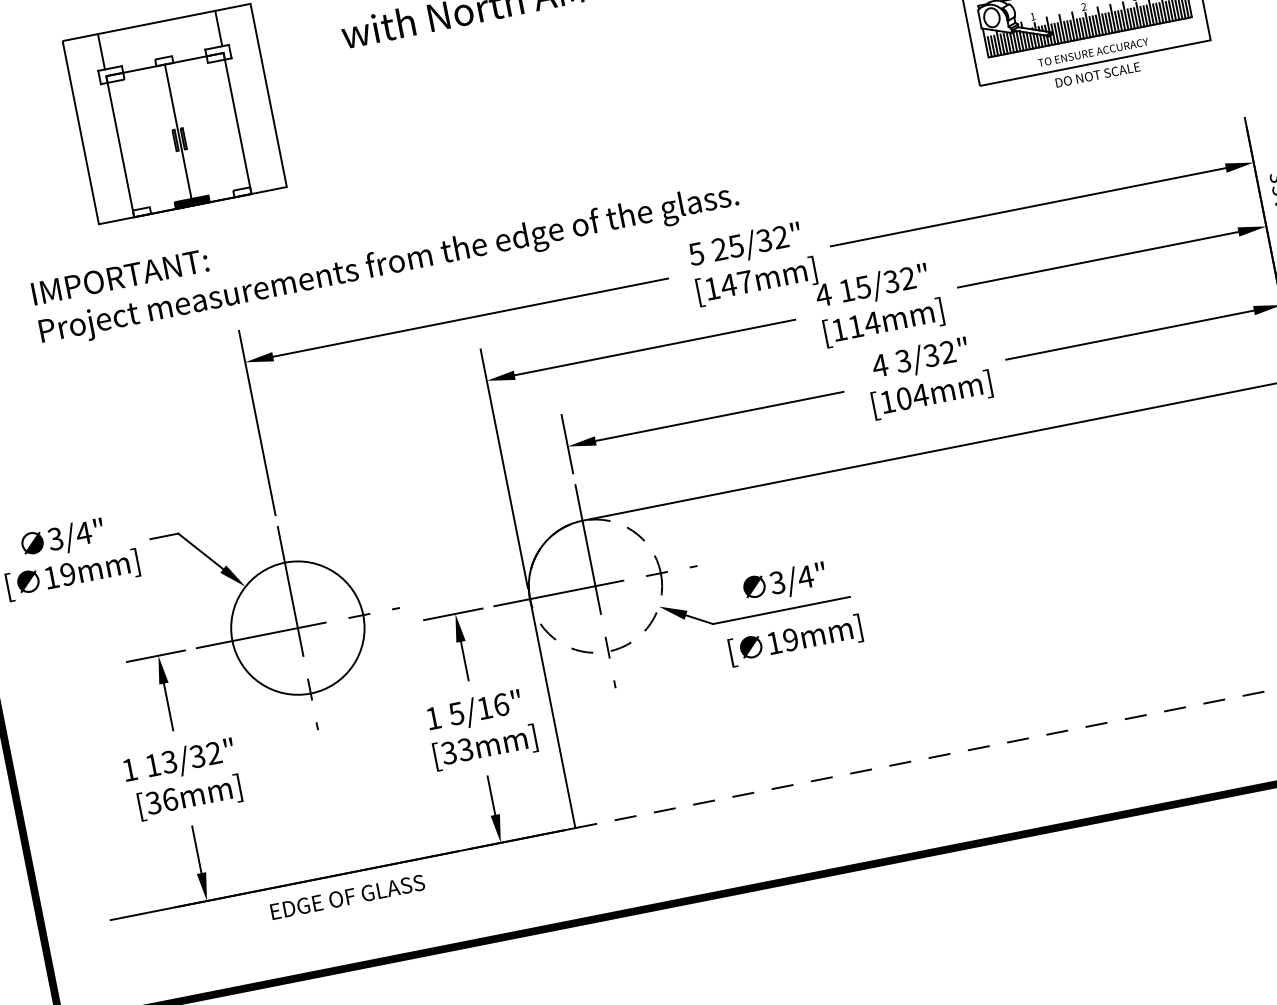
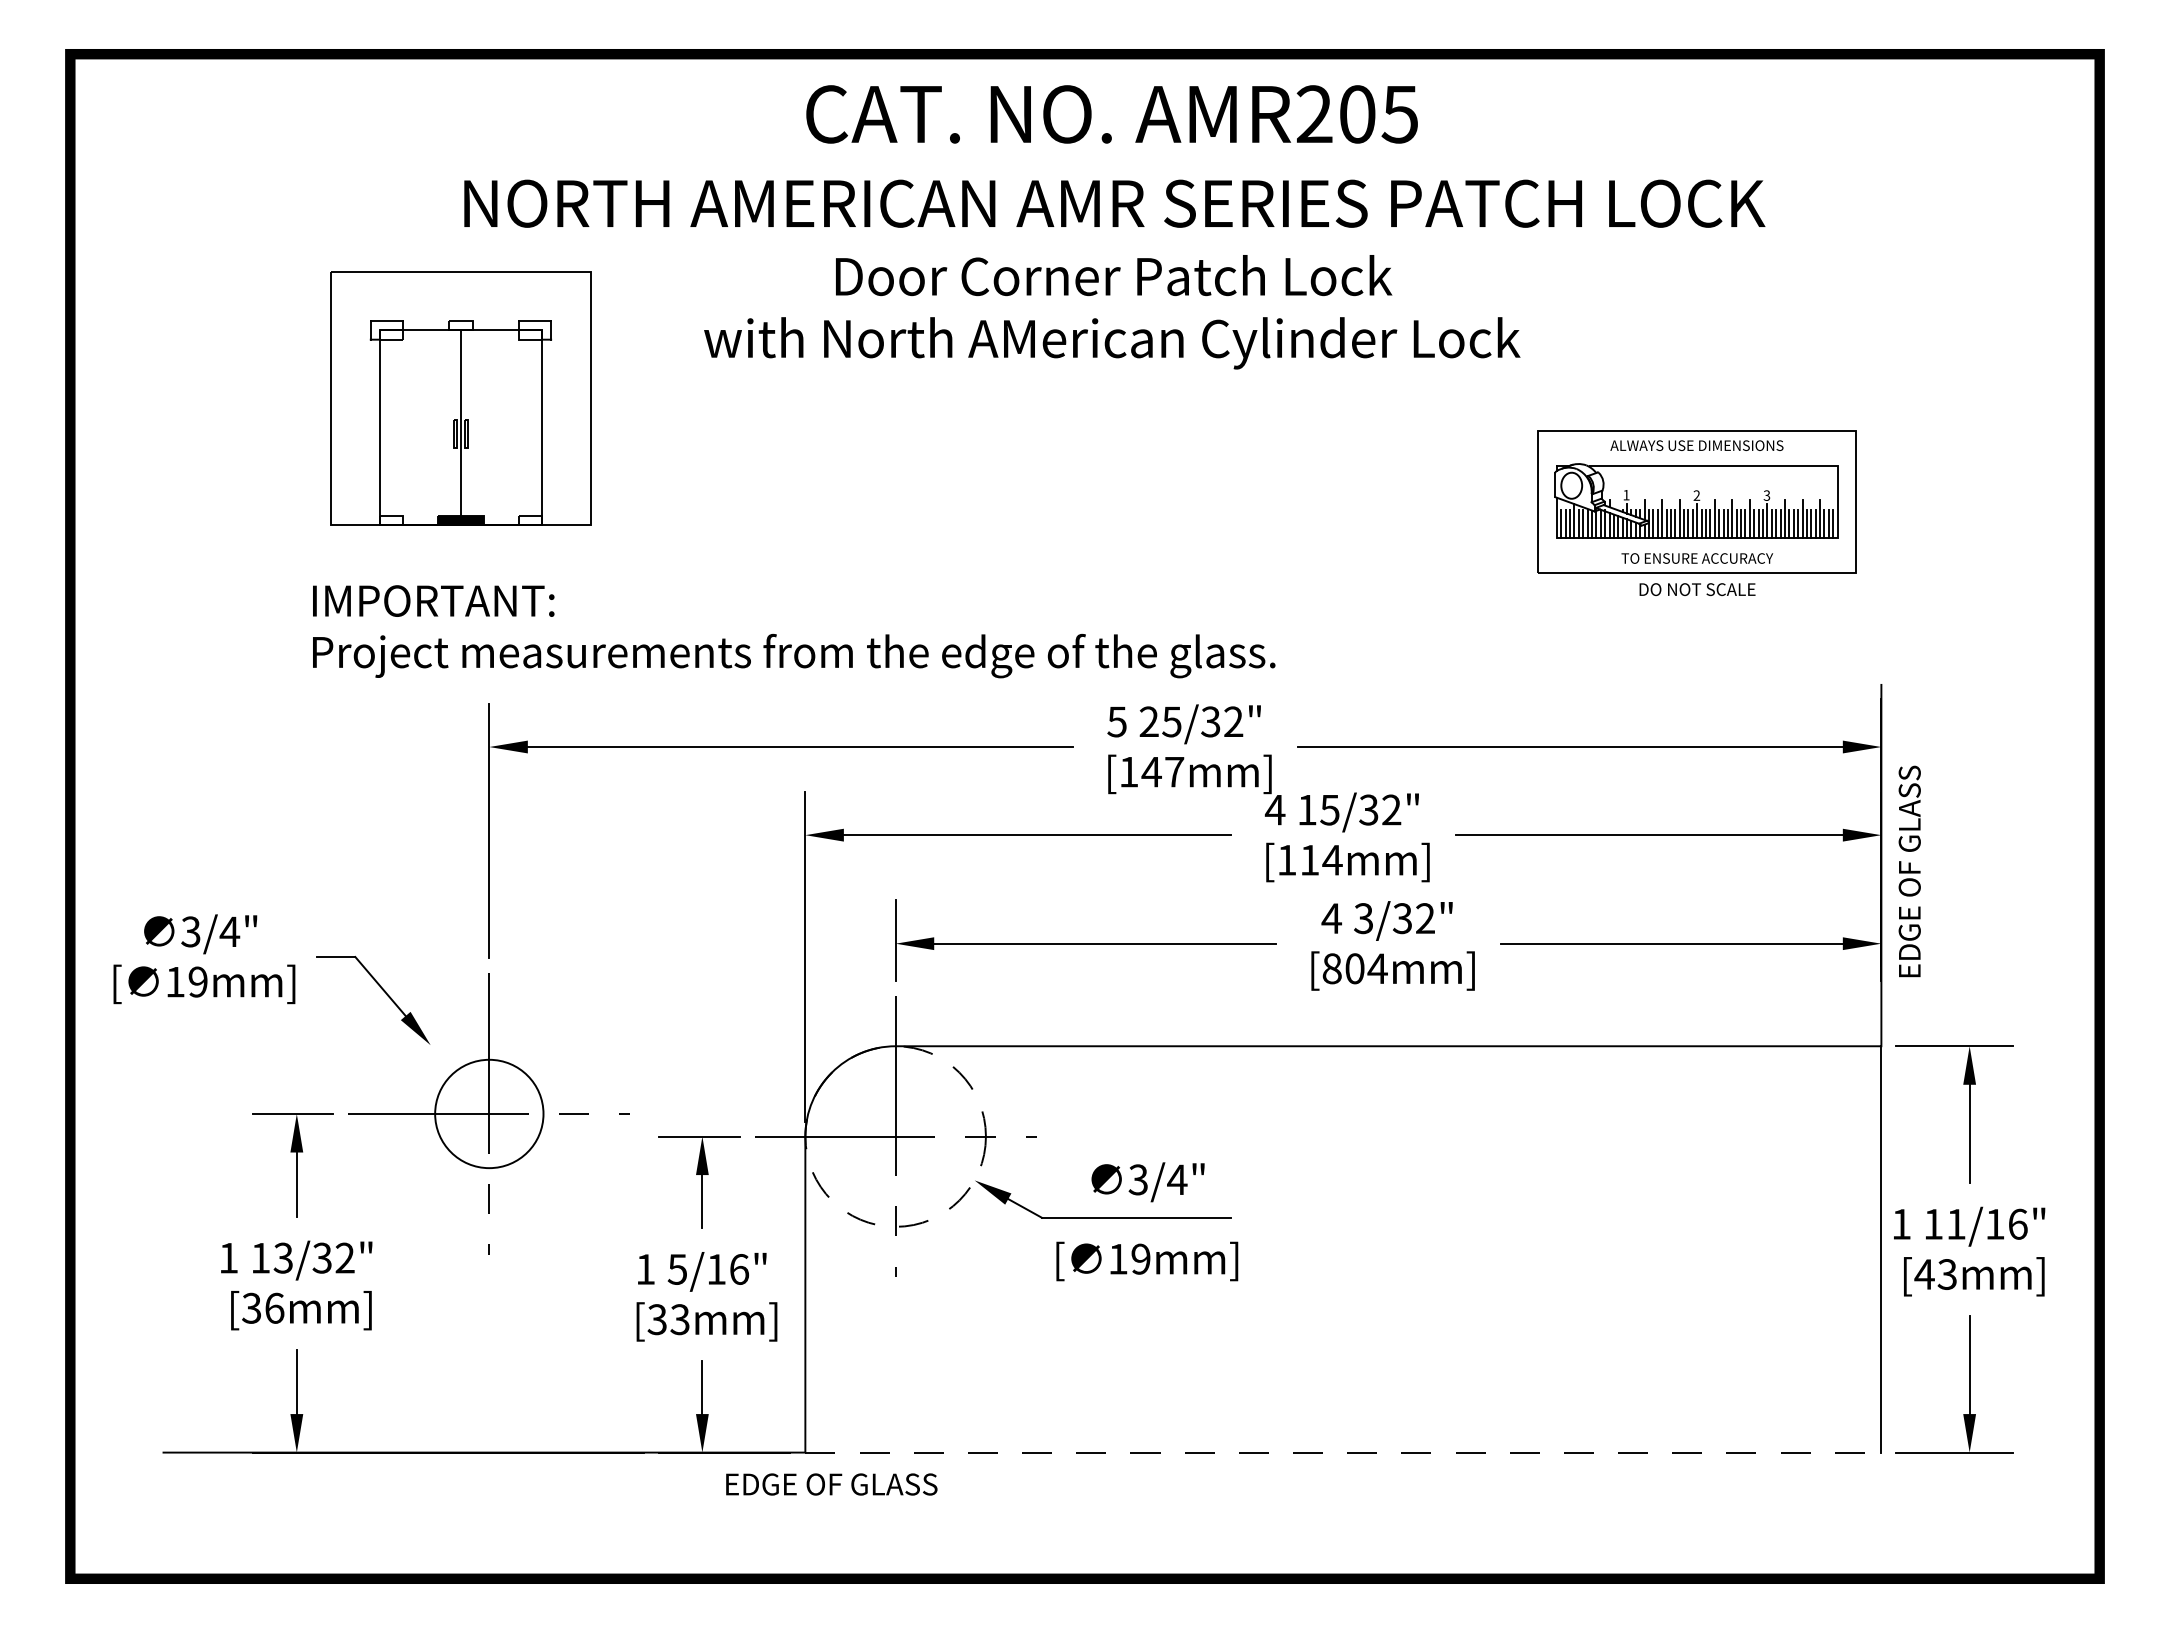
line: (218, 28) -> (541, 296), removed
line: (101, 51) -> (380, 296), removed
text: (386, 247) -> (794, 631), moved
text: (887, 401) -> (1331, 968), [104mm] -> [804mm]
circle: (297, 627) -> (489, 1113), size x0.6
text: (347, 897) -> (831, 1484), moved

